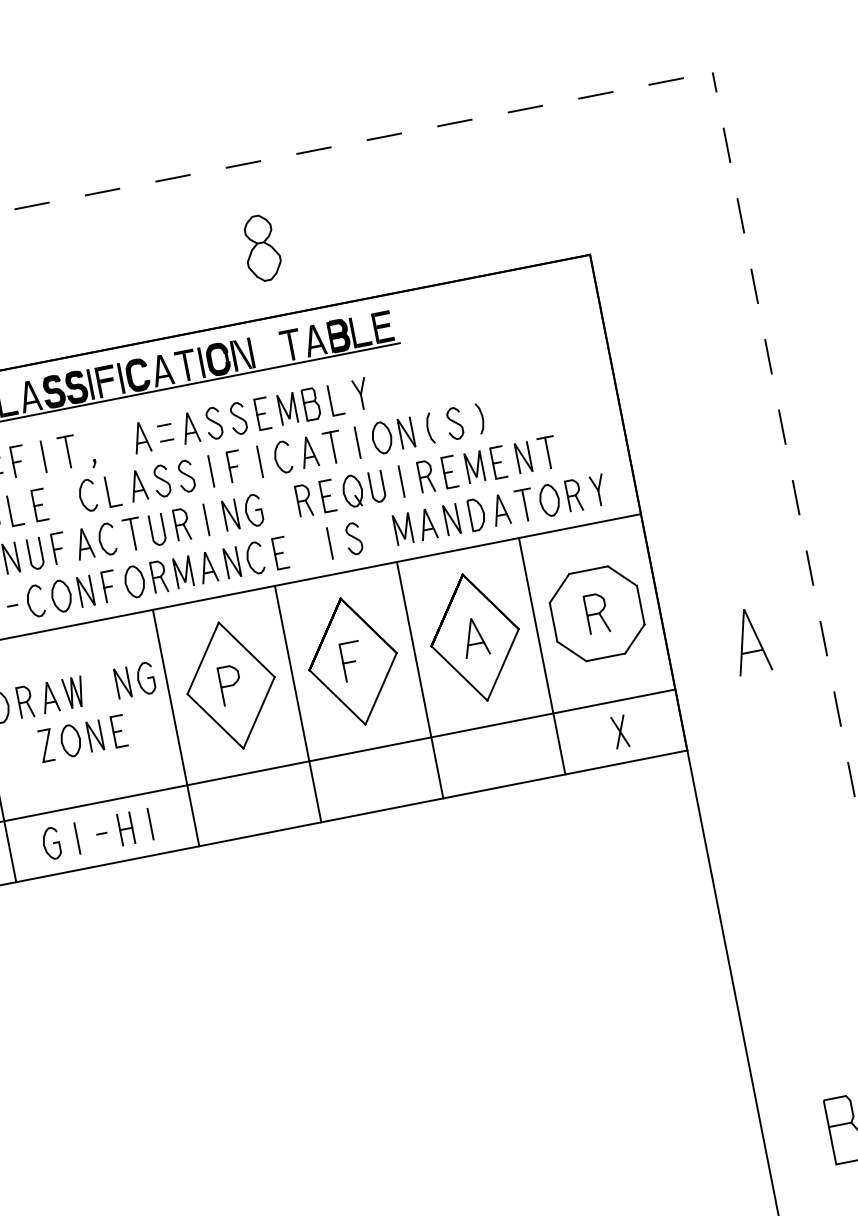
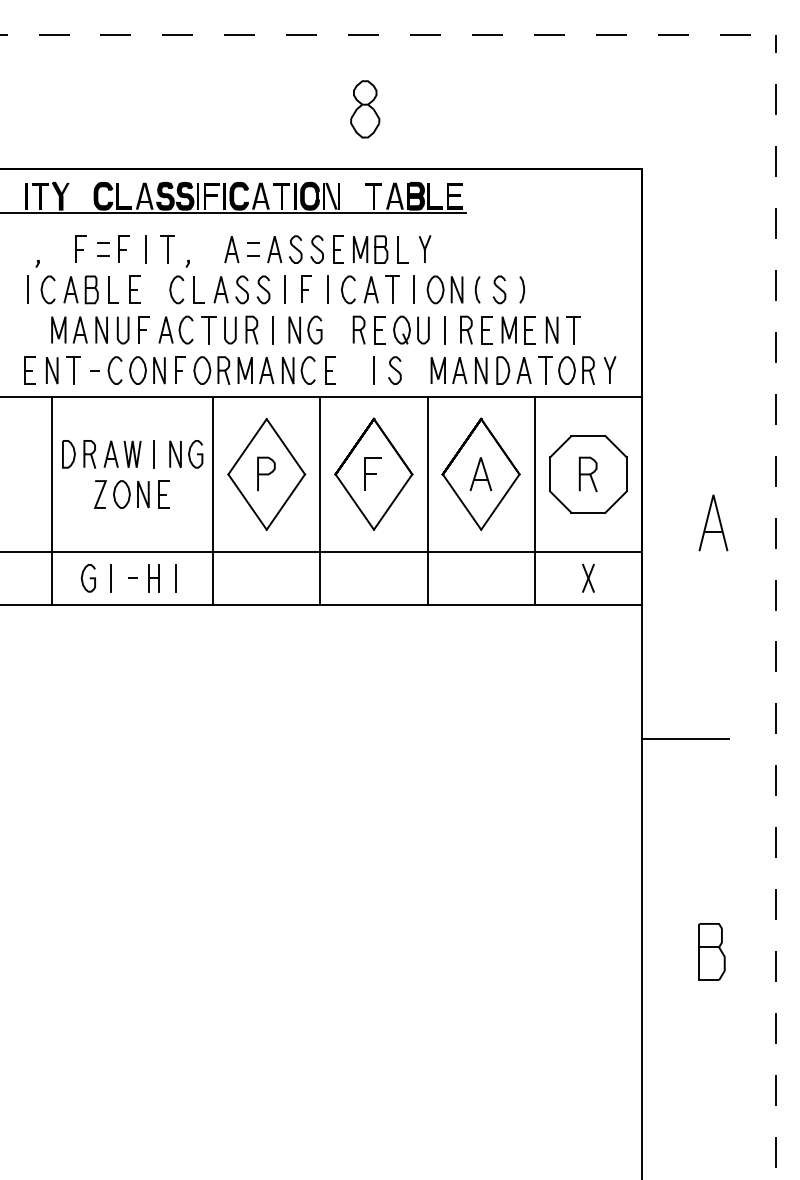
line: (98, 686) -> (154, 453), added
line: (766, 893) -> (685, 739), added

